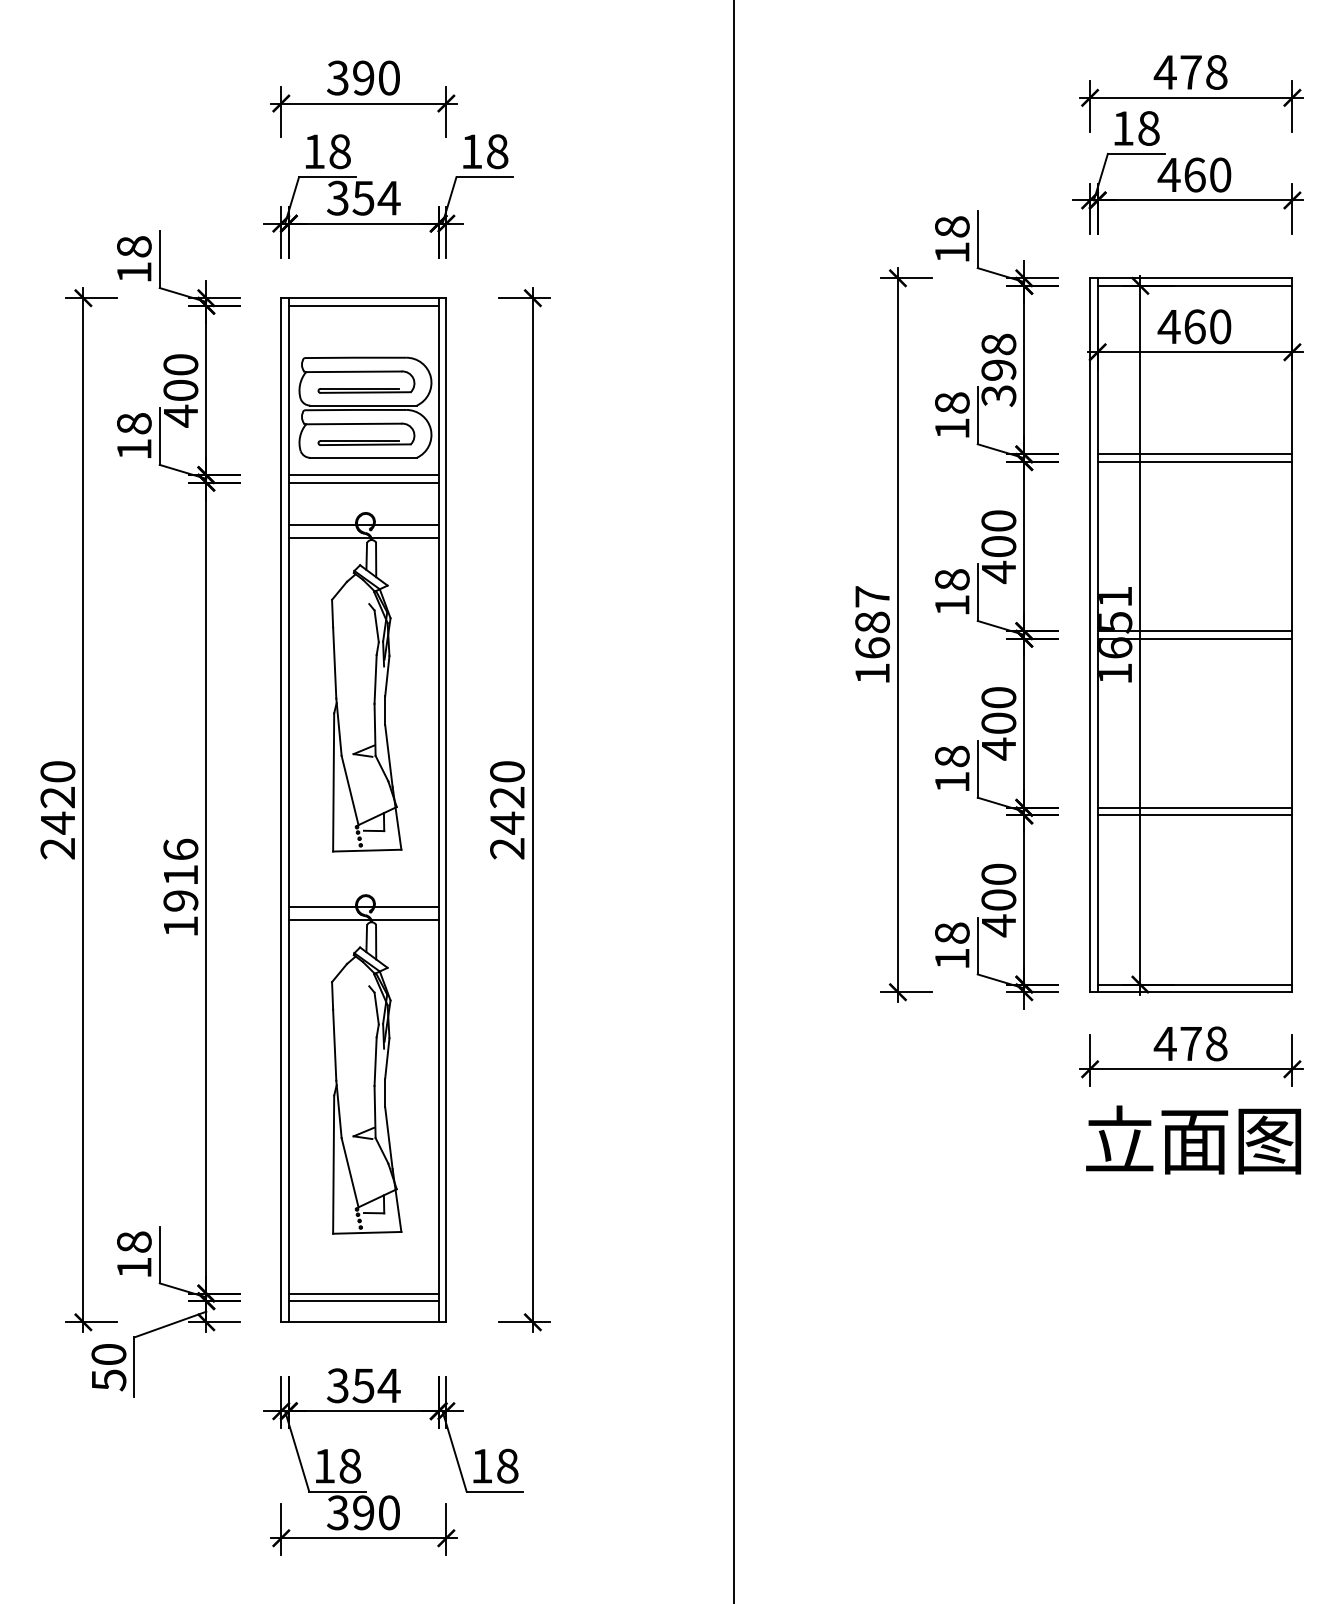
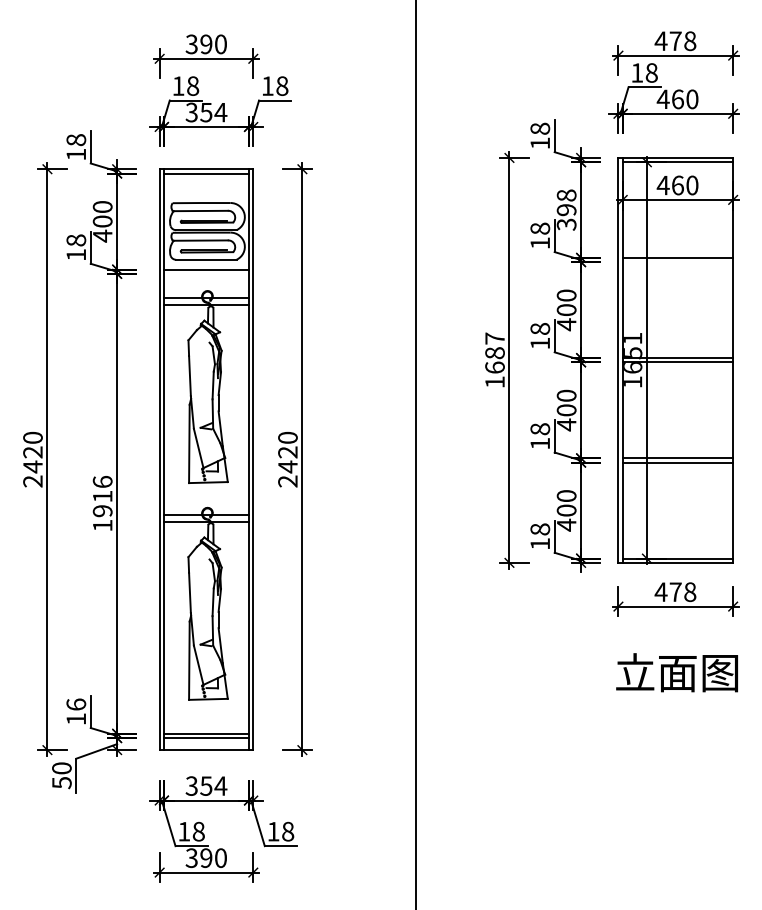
line: (1194, 462) -> (677, 262), removed
line: (363, 481) -> (206, 273), removed
text: (1192, 1139) -> (676, 672), moved
text: (134, 1241) -> (76, 704), 18 -> 16

